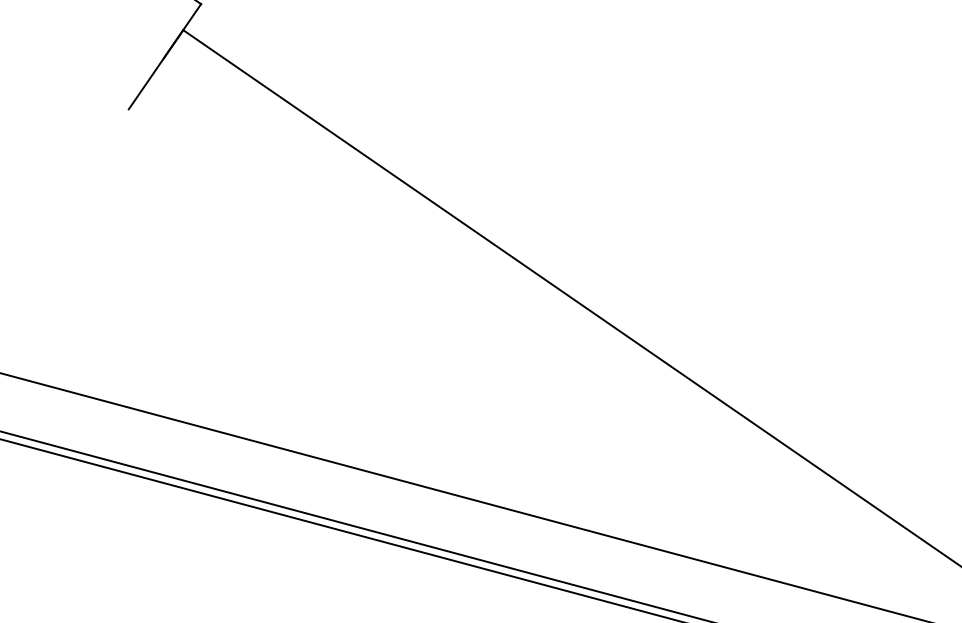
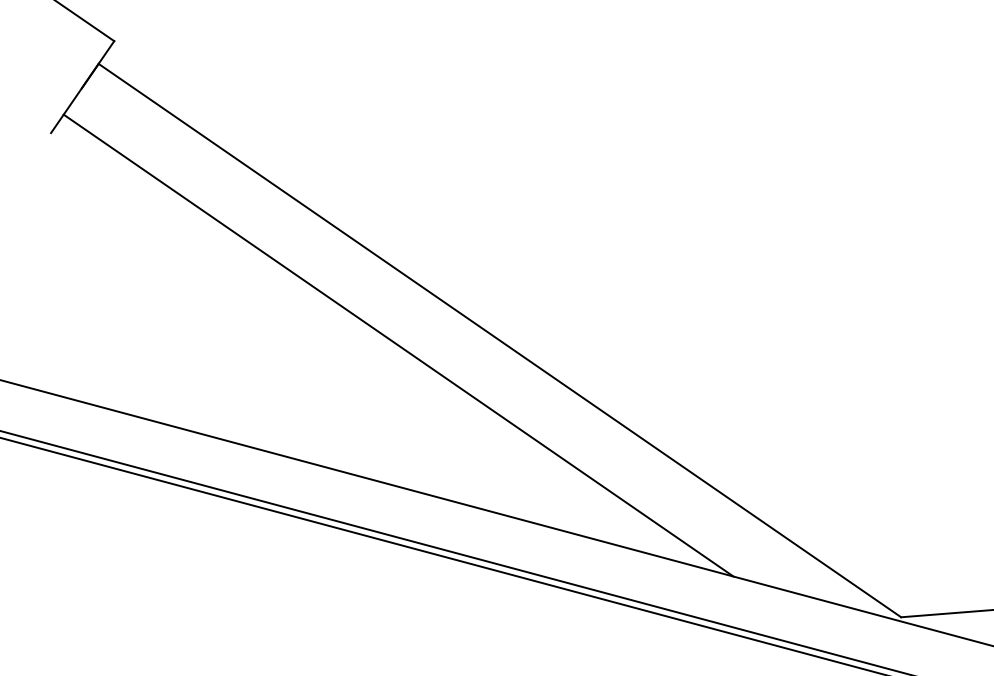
line: (526, 352) -> (398, 345), added

